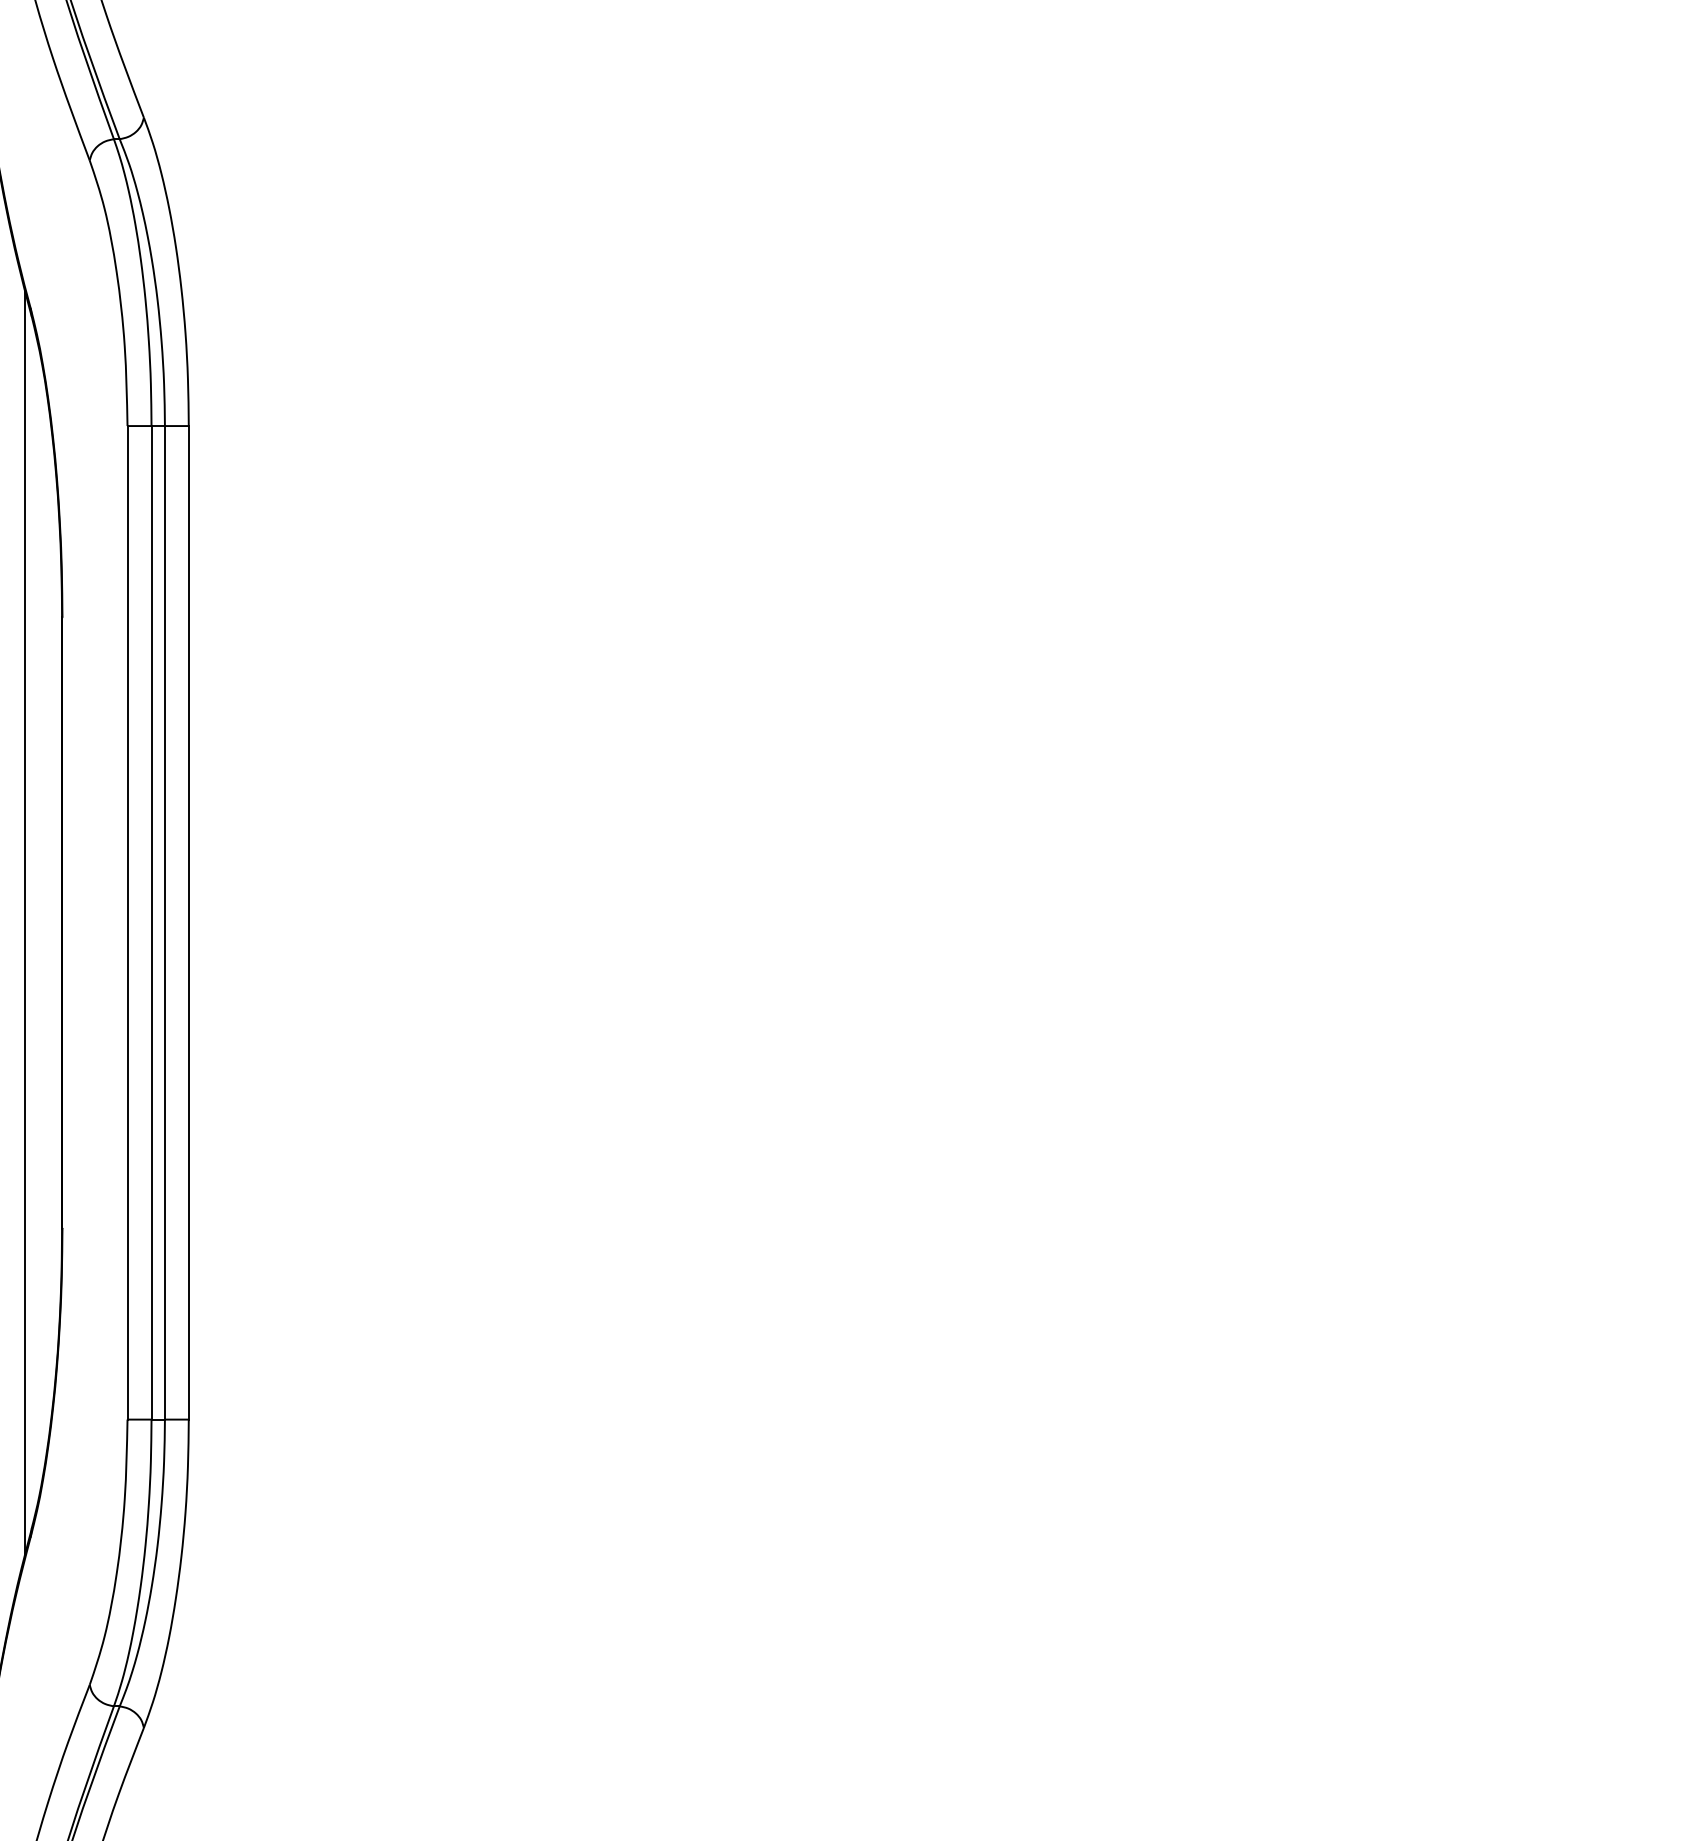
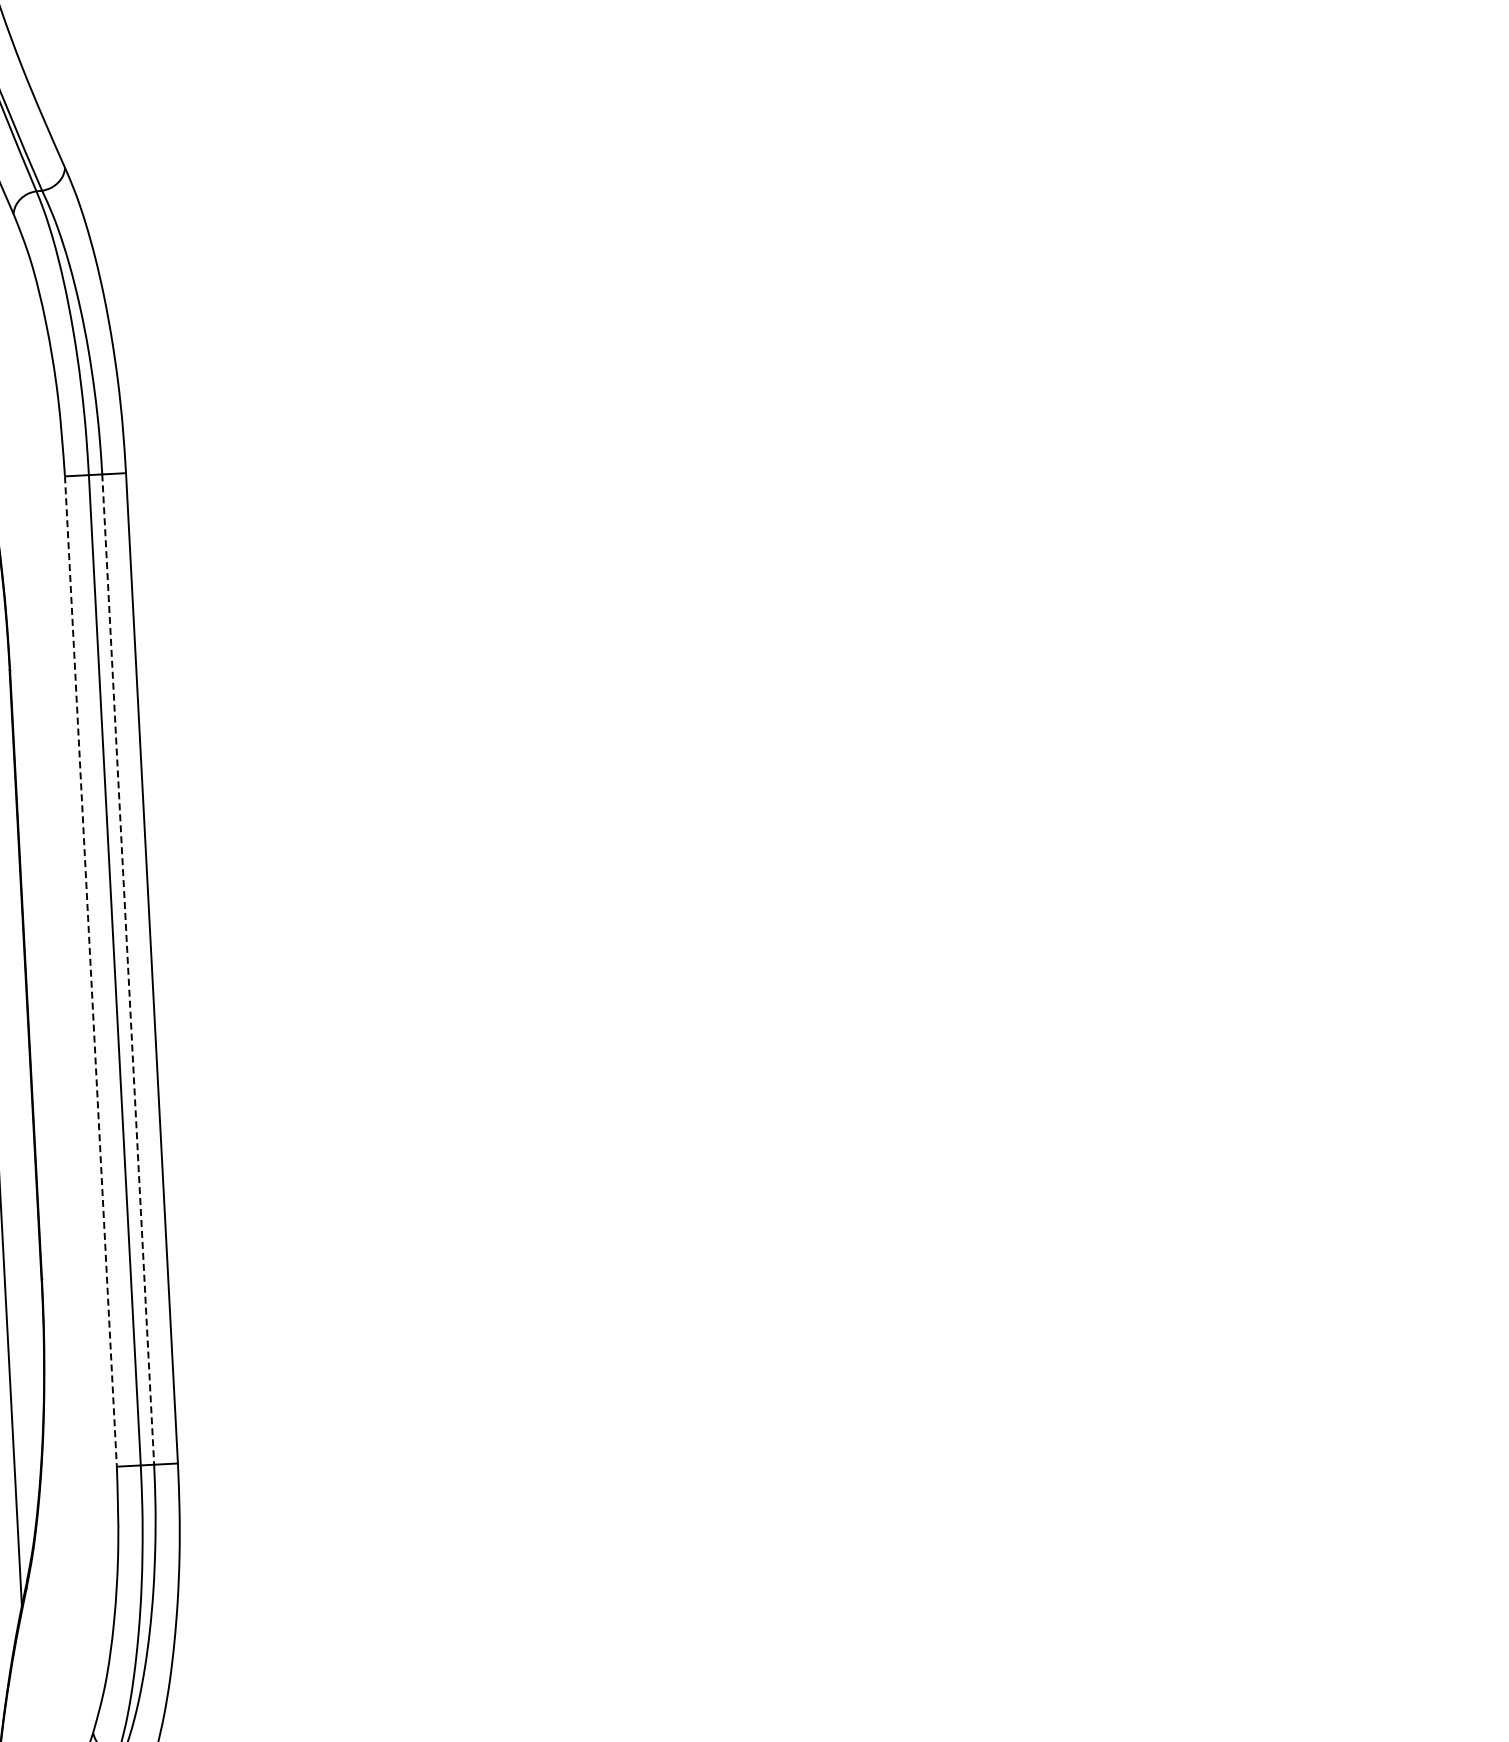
line: (127, 922) -> (90, 971), solid -> dashed
line: (164, 922) -> (127, 969), solid -> dashed

